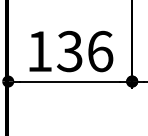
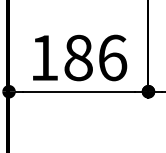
text: (69, 51) -> (77, 57), 136 -> 186

